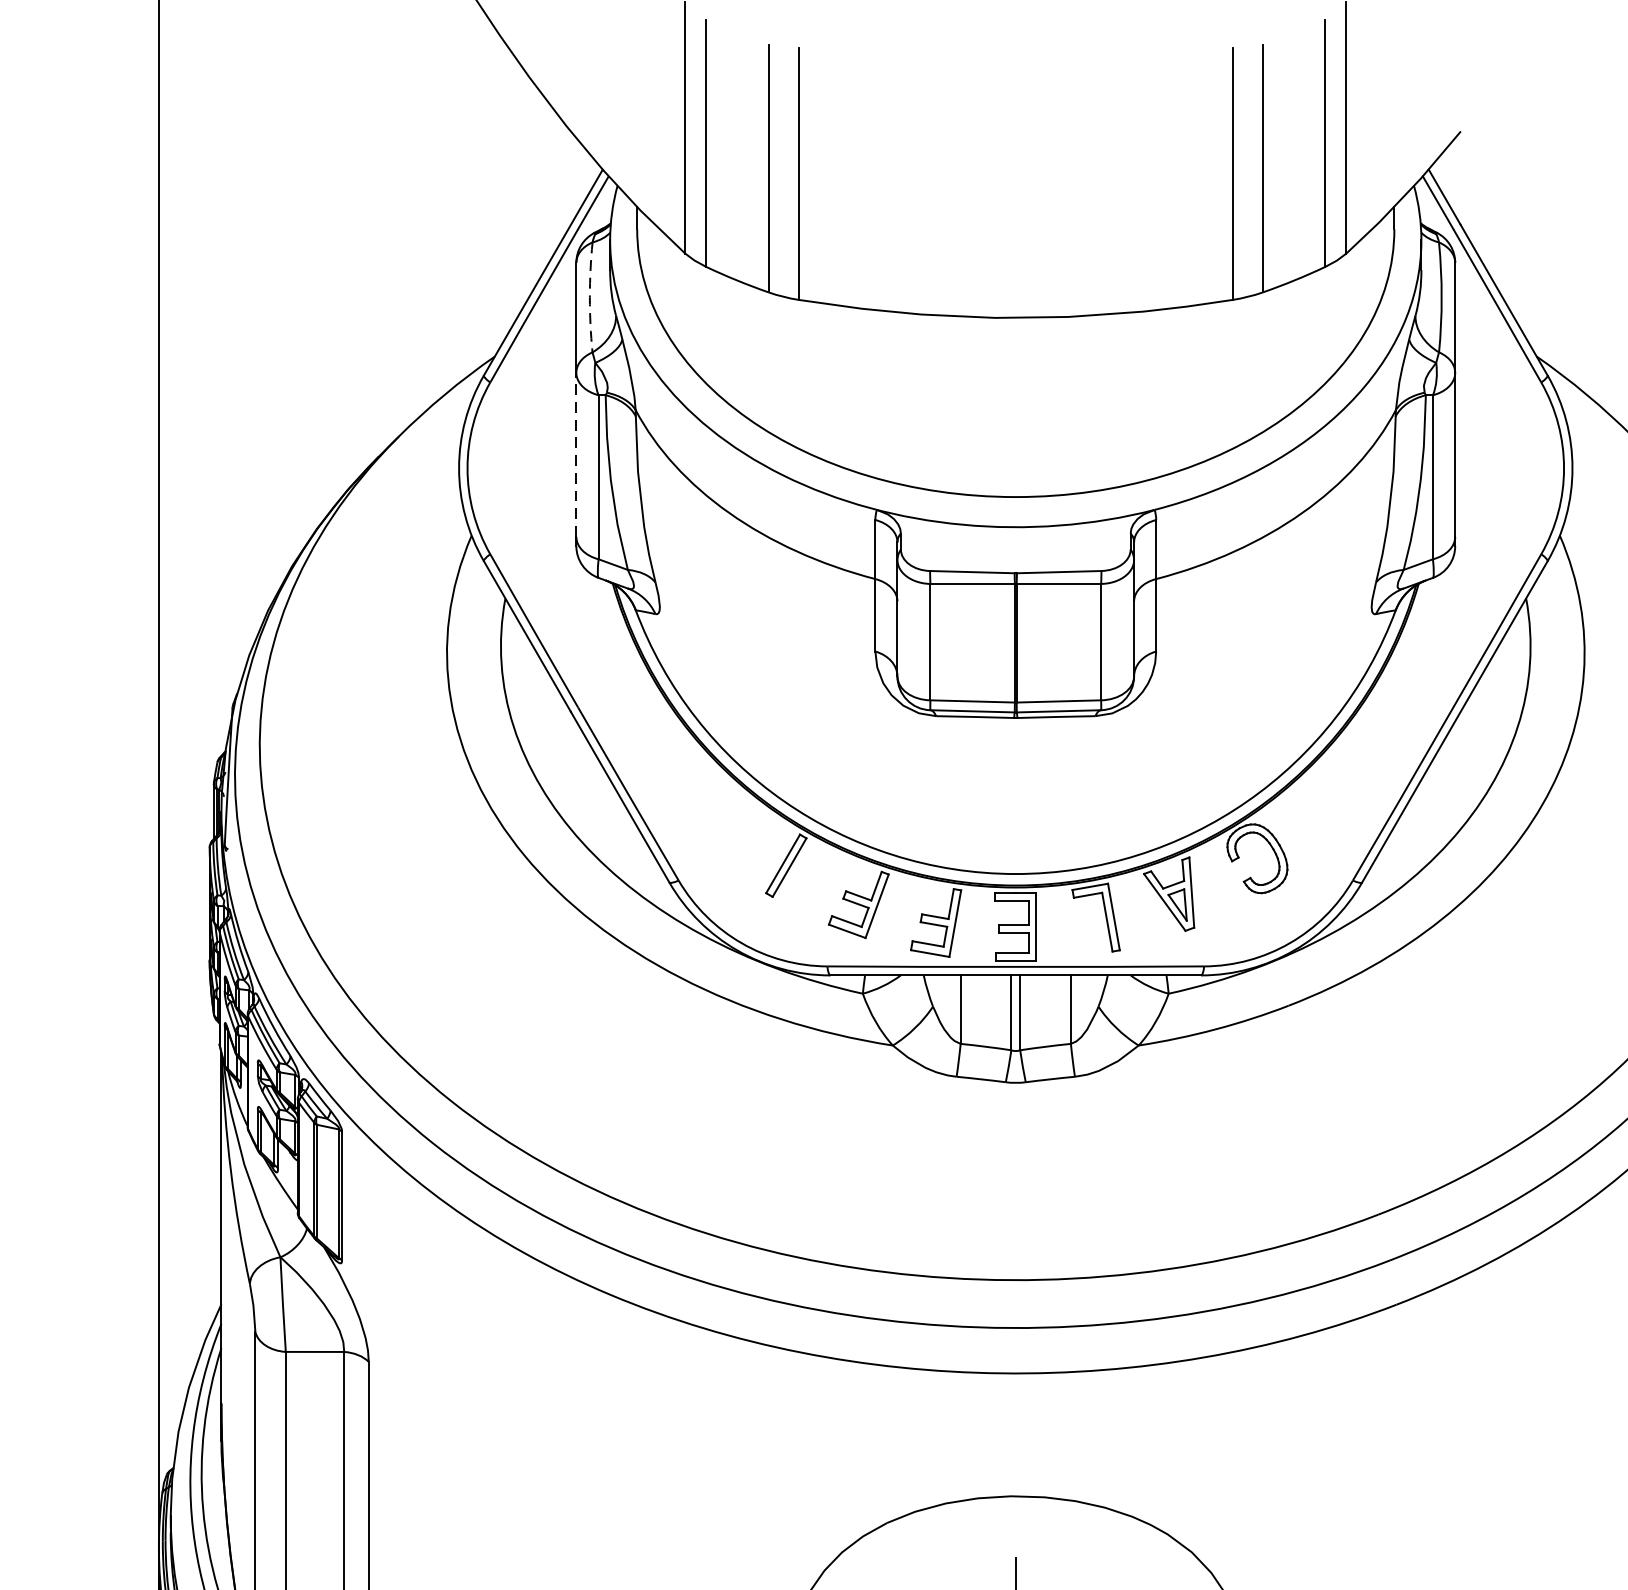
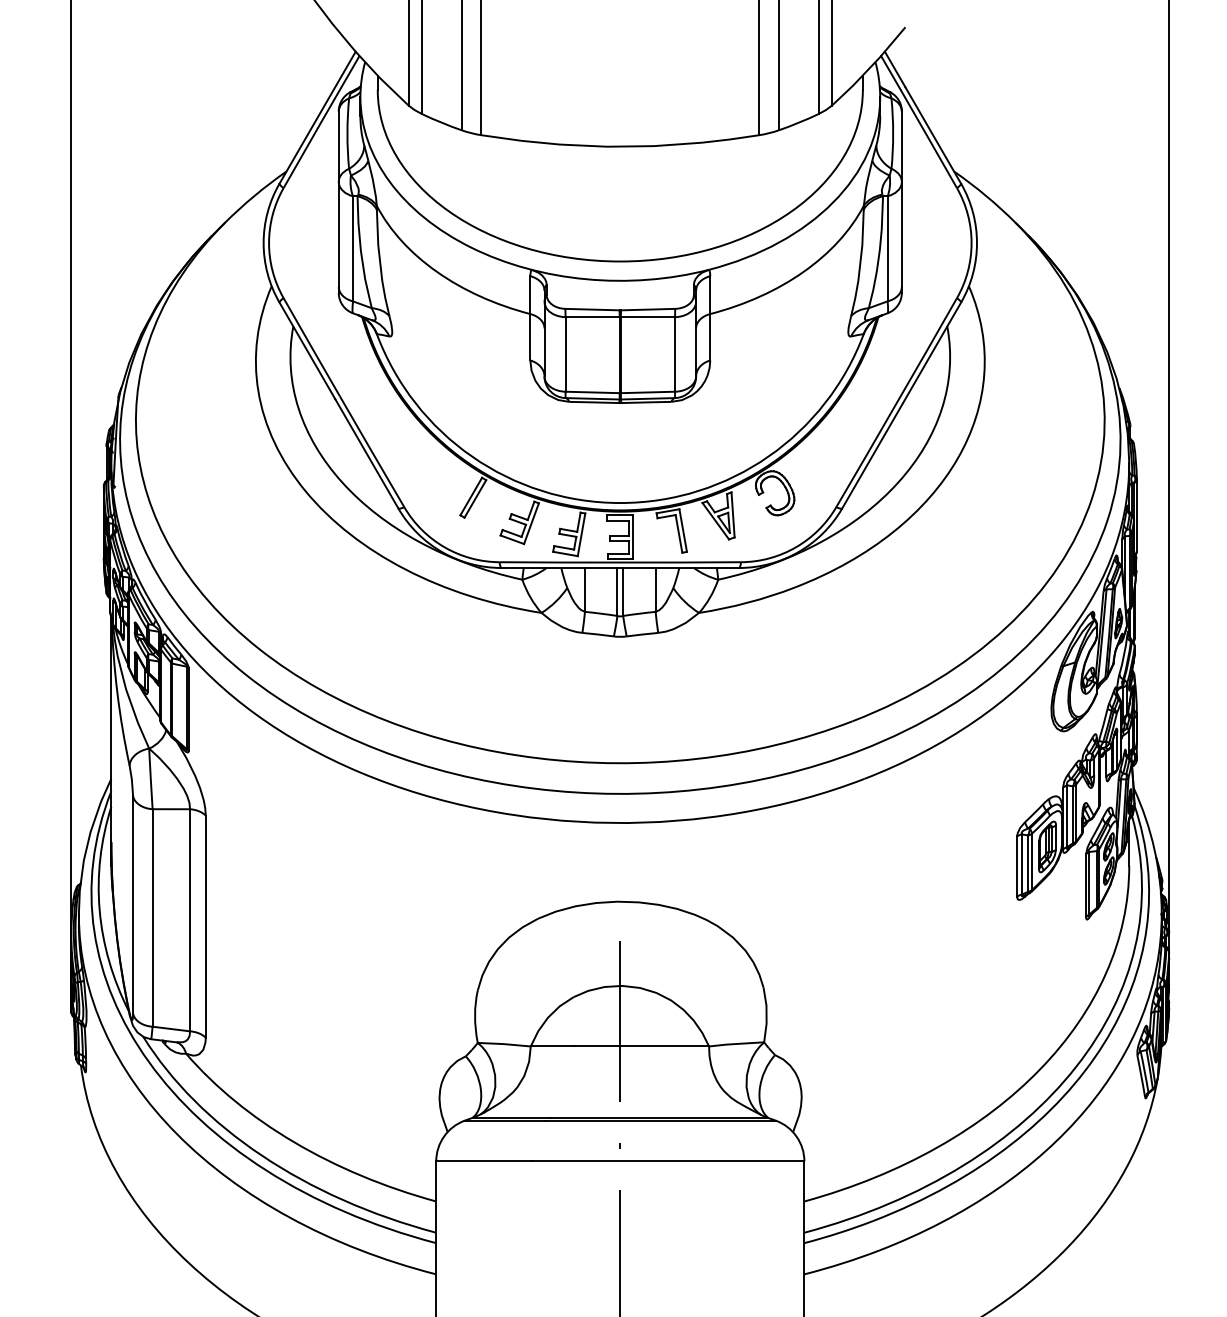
arc: (589, 297) -> (347, 133), dashed -> solid
line: (575, 454) -> (338, 234), dashed -> solid

